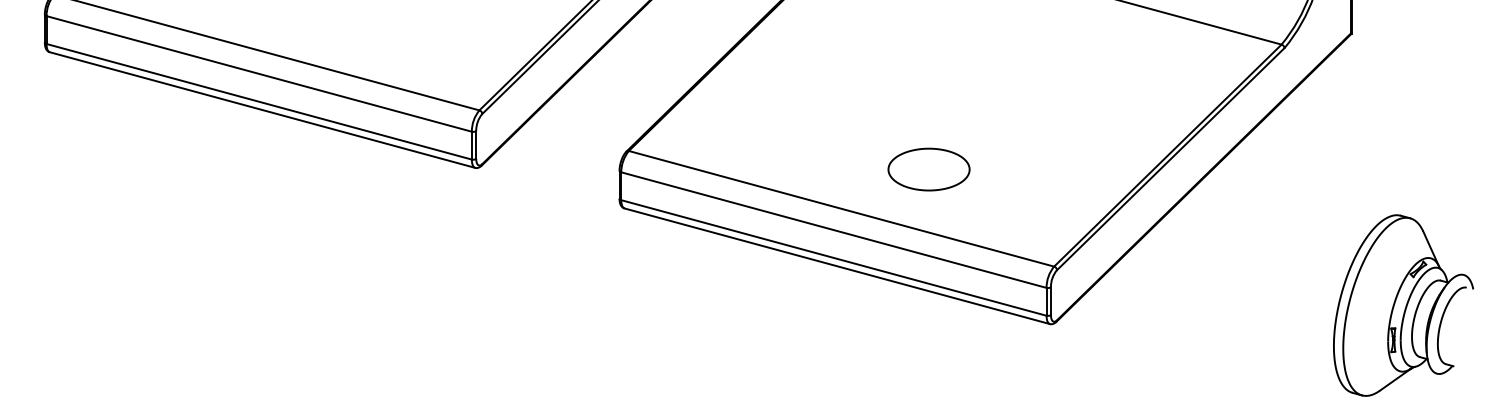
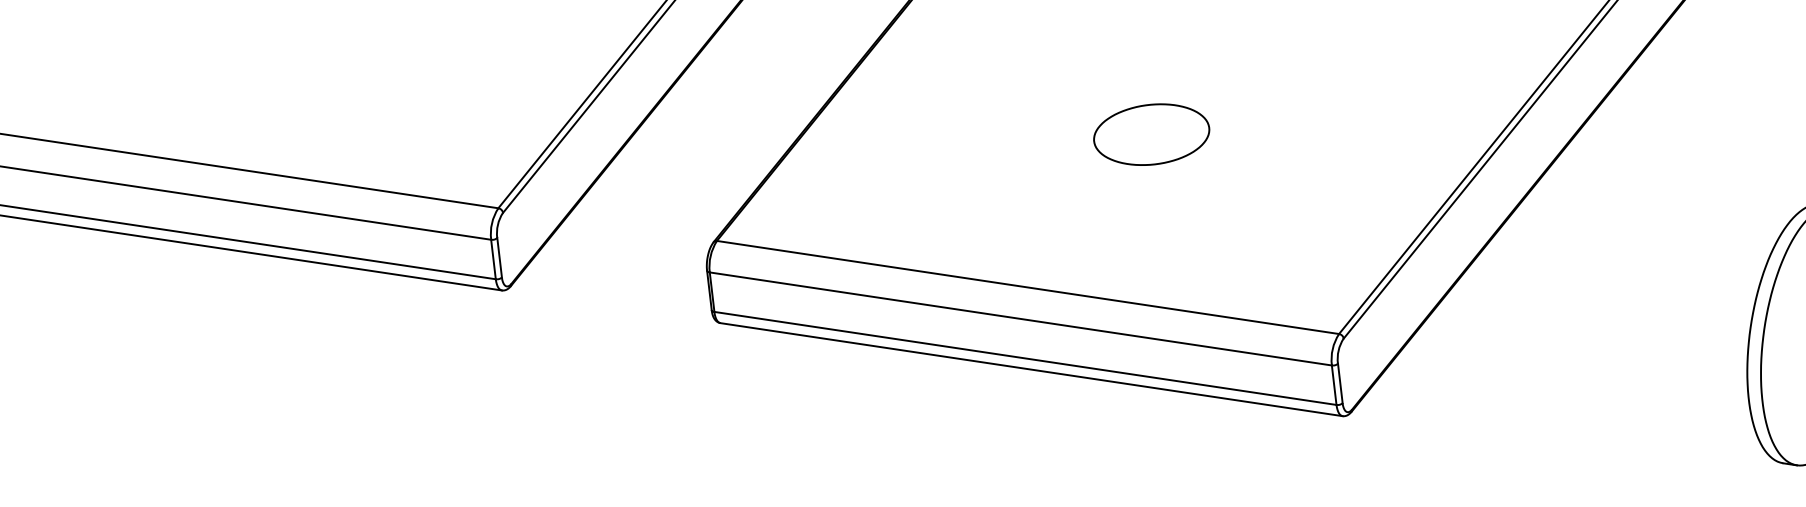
part: (928, 169) -> (1150, 134), moved

